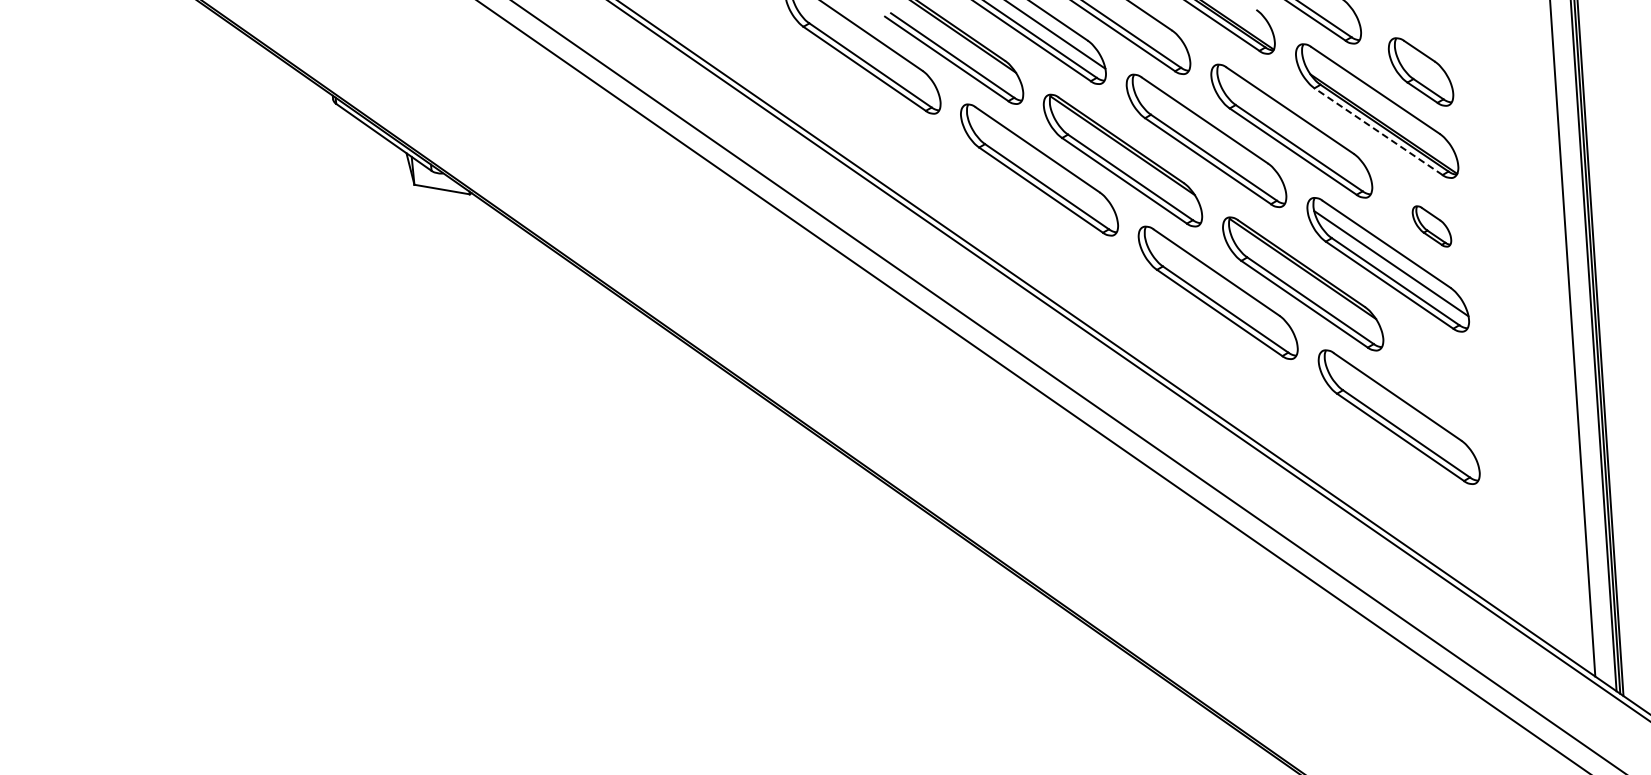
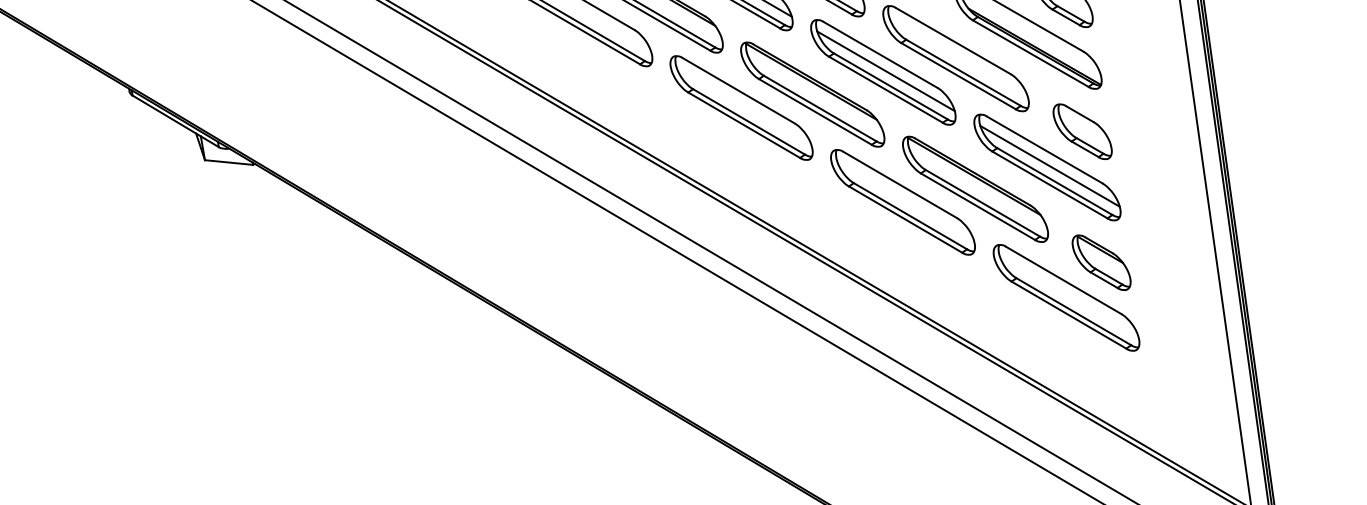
line: (1378, 131) -> (1030, 53), dashed -> solid
line: (1209, 139) -> (885, 71), added
part: (1431, 226) -> (1082, 131), size x1.67
part: (1442, 379) -> (1101, 262), added

